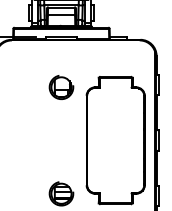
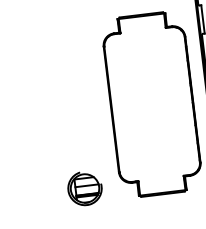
part: (61, 87) -> (66, 39), removed

